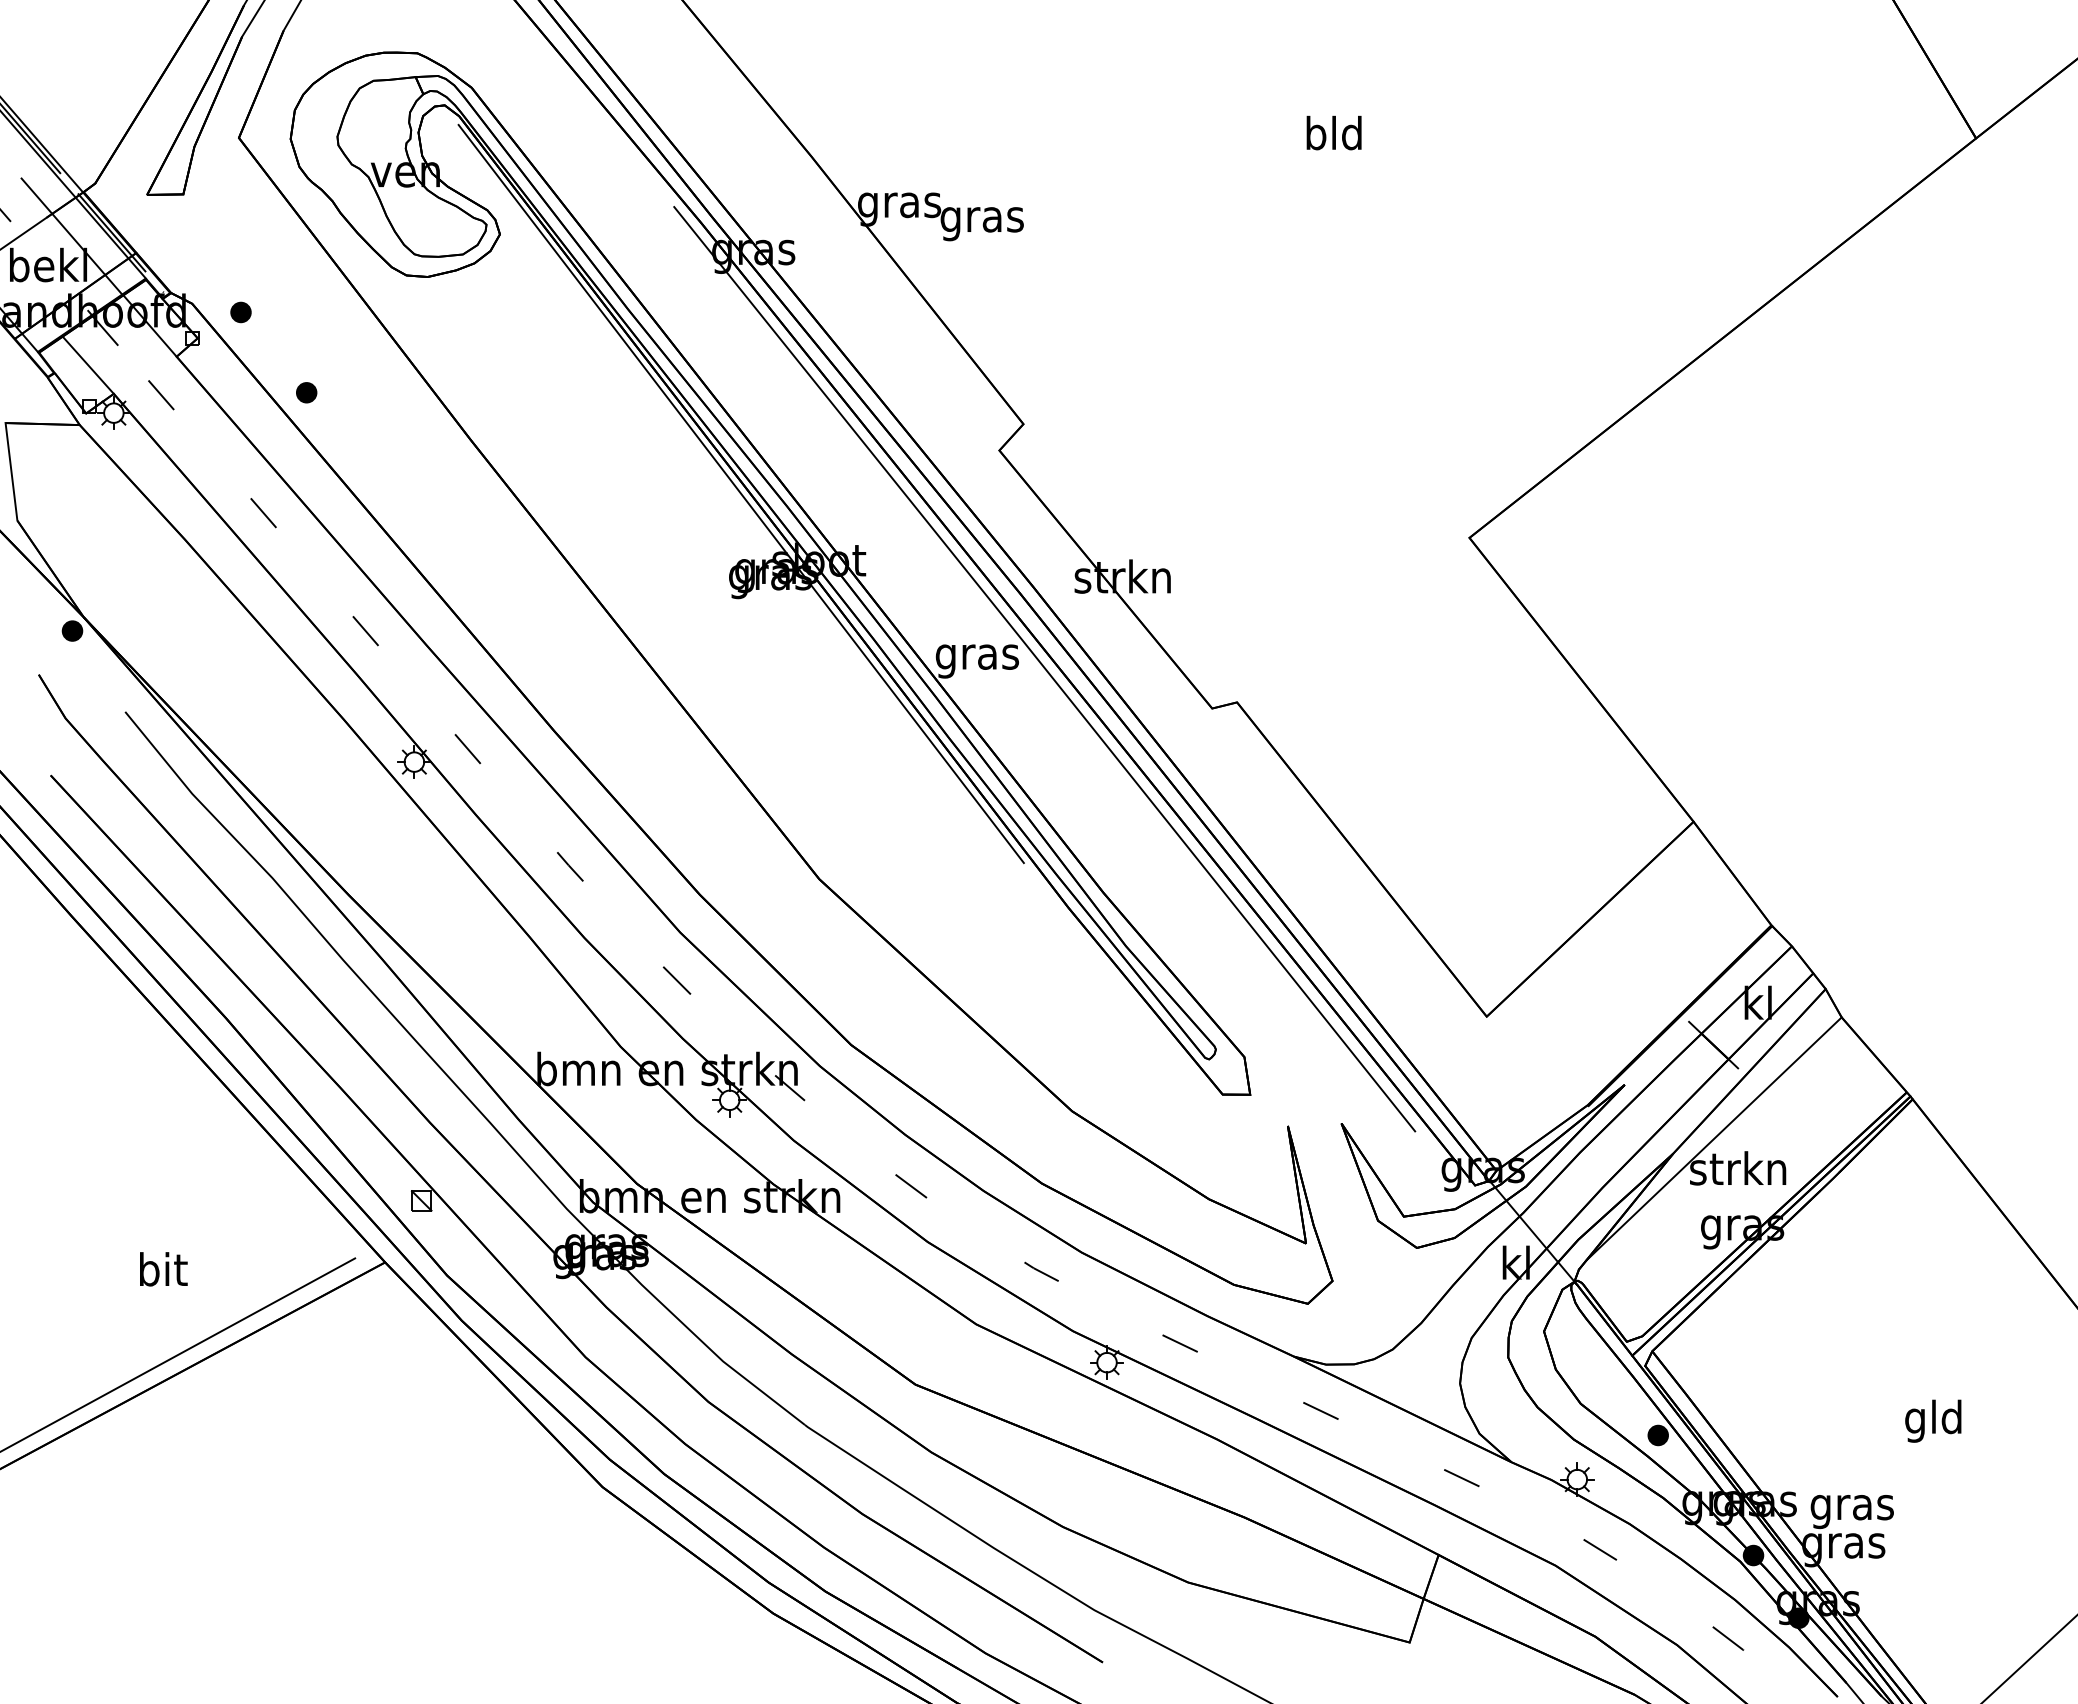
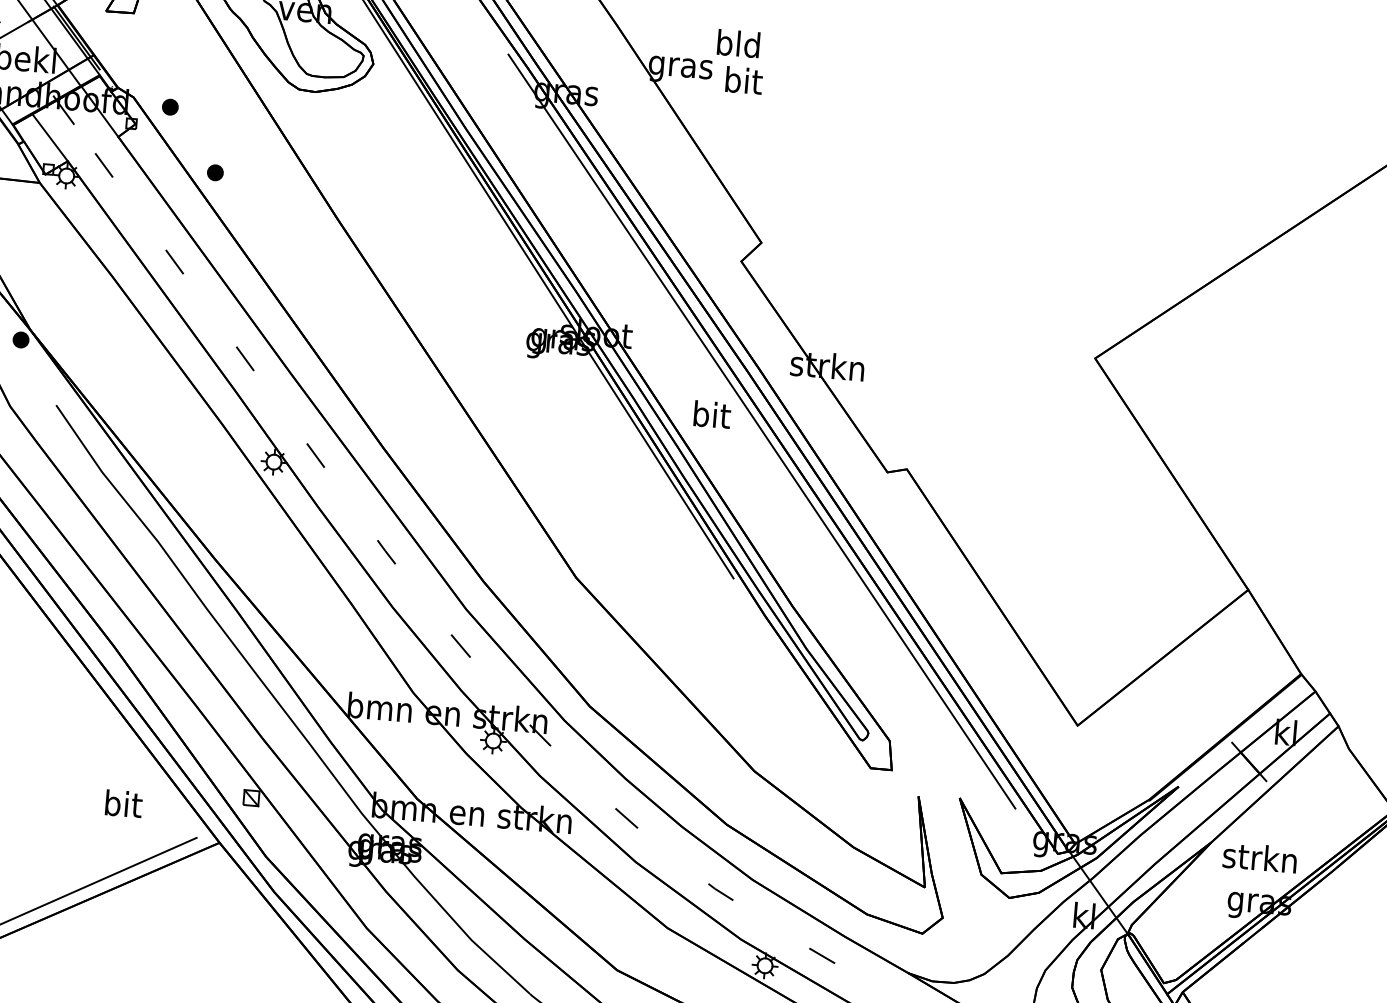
text: (1333, 132) -> (738, 43), moved
text: (981, 219) -> (742, 83), gras -> bit
text: (976, 656) -> (710, 417), gras -> bit
line: (1713, 1138) -> (1243, 833), removed
text: (163, 1269) -> (123, 804), moved

